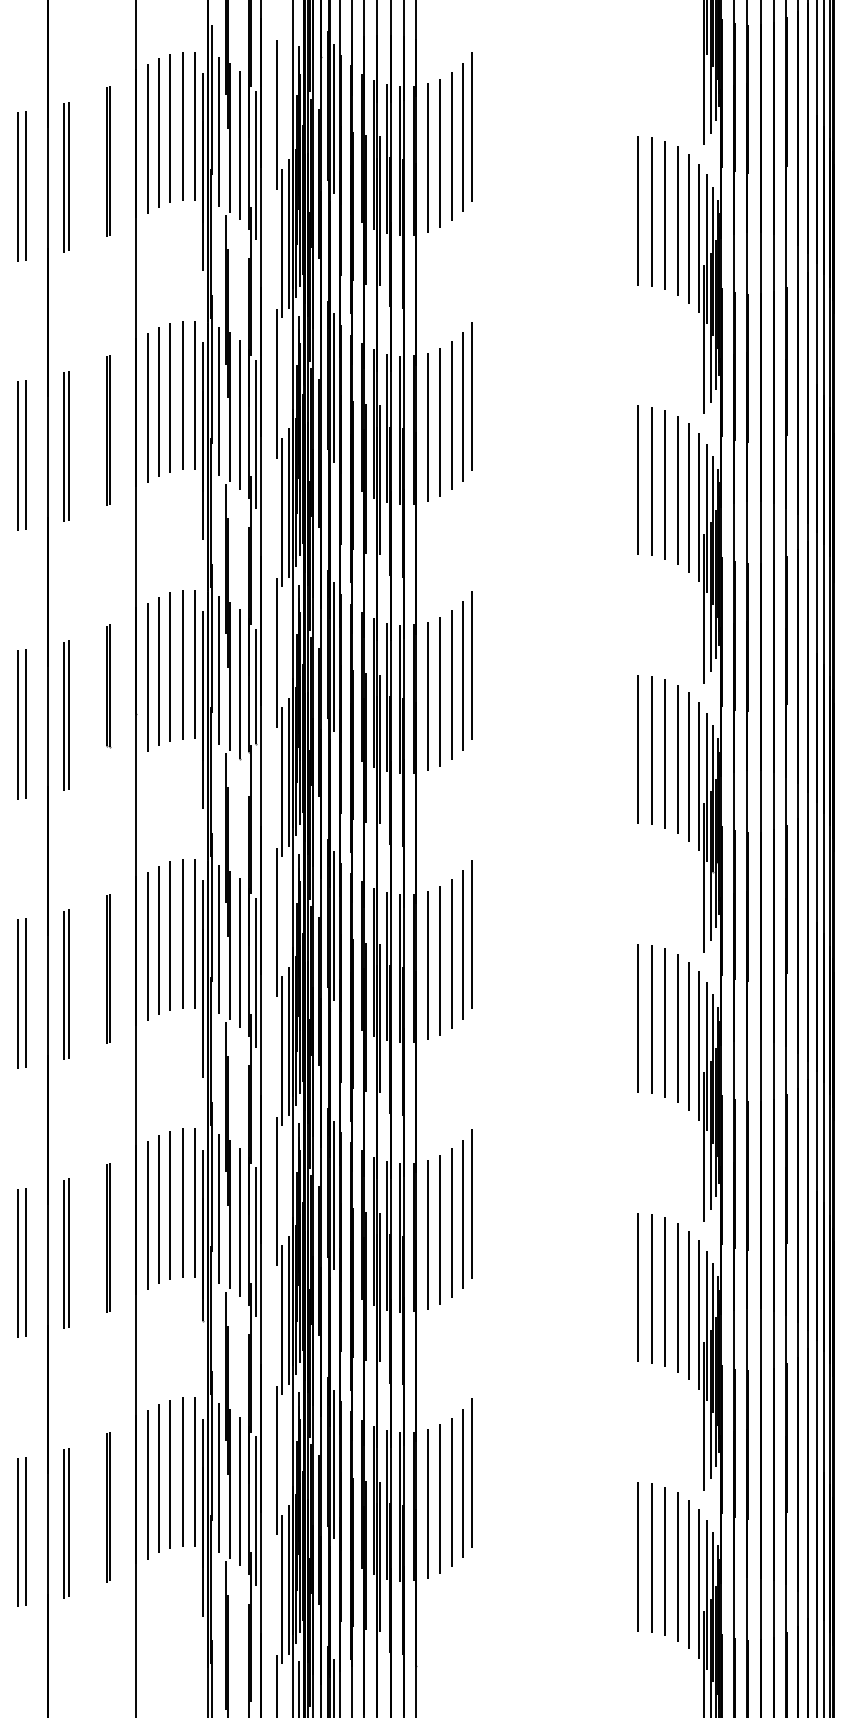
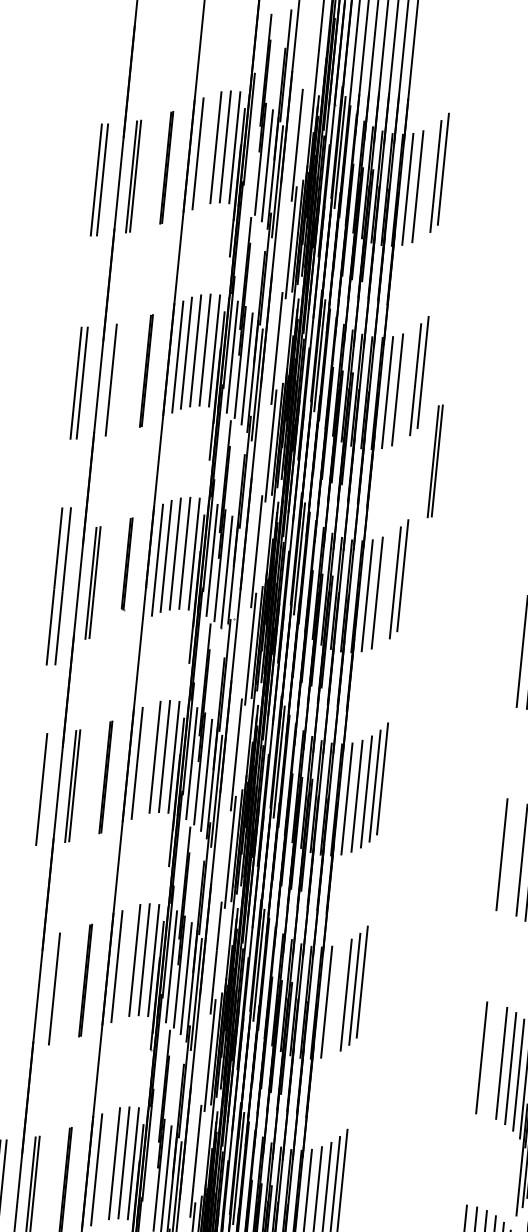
line: (219, 131) -> (252, 153), removed
line: (158, 132) -> (206, 149), removed
line: (452, 146) -> (427, 182), removed
line: (452, 415) -> (407, 385), removed
line: (68, 445) -> (115, 379), removed
part: (499, 511) -> (435, 461), added
line: (452, 684) -> (387, 588), removed
line: (255, 685) -> (238, 574), removed
part: (21, 724) -> (58, 586), size x1.4
line: (158, 940) -> (145, 759), removed
line: (17, 993) -> (35, 789), removed
line: (651, 1019) -> (512, 856), removed
line: (158, 1209) -> (125, 962), removed
line: (440, 1229) -> (336, 999), removed
line: (63, 1254) -> (50, 989), removed
part: (21, 1262) -> (18, 992), removed
line: (651, 1288) -> (491, 1059), removed
line: (219, 1477) -> (151, 1169), removed
line: (158, 1478) -> (105, 1165), removed

